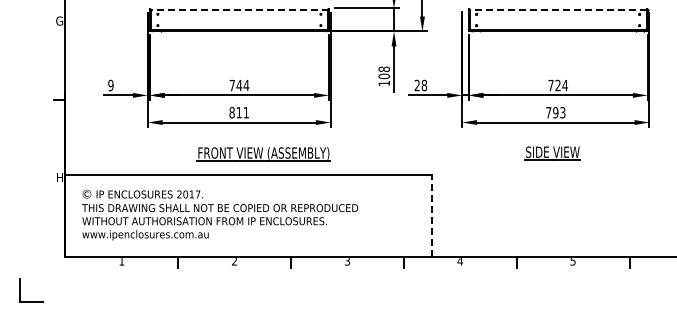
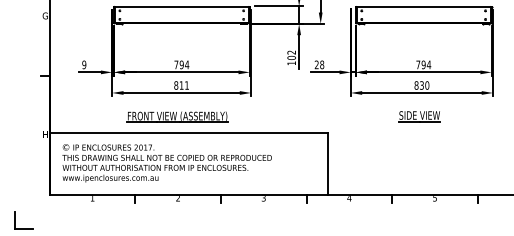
line: (238, 9) -> (181, 7), dashed -> solid
line: (557, 9) -> (423, 7), dashed -> solid
text: (383, 68) -> (291, 51), 108 -> 102
text: (239, 85) -> (181, 64), 744 -> 794
text: (557, 85) -> (423, 64), 724 -> 794
text: (555, 112) -> (421, 85), 793 -> 830
part: (263, 154) -> (177, 117), moved
line: (432, 215) -> (328, 163), dashed -> solid

